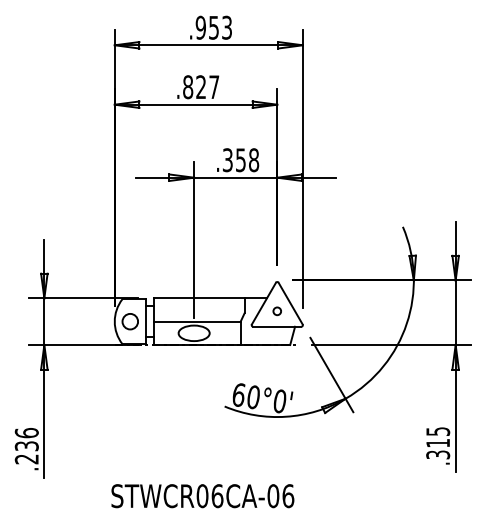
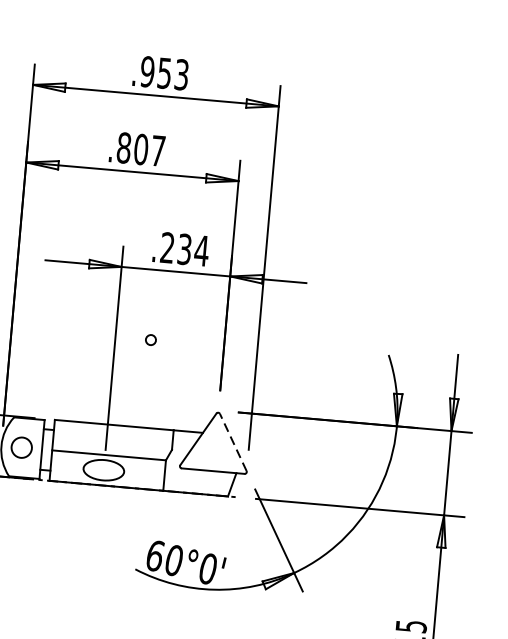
text: (201, 87) -> (141, 149), .827 -> .807
text: (240, 160) -> (184, 249), .358 -> .234
line: (290, 303) -> (233, 442), solid -> dashed
circle: (276, 311) -> (149, 340), moved

